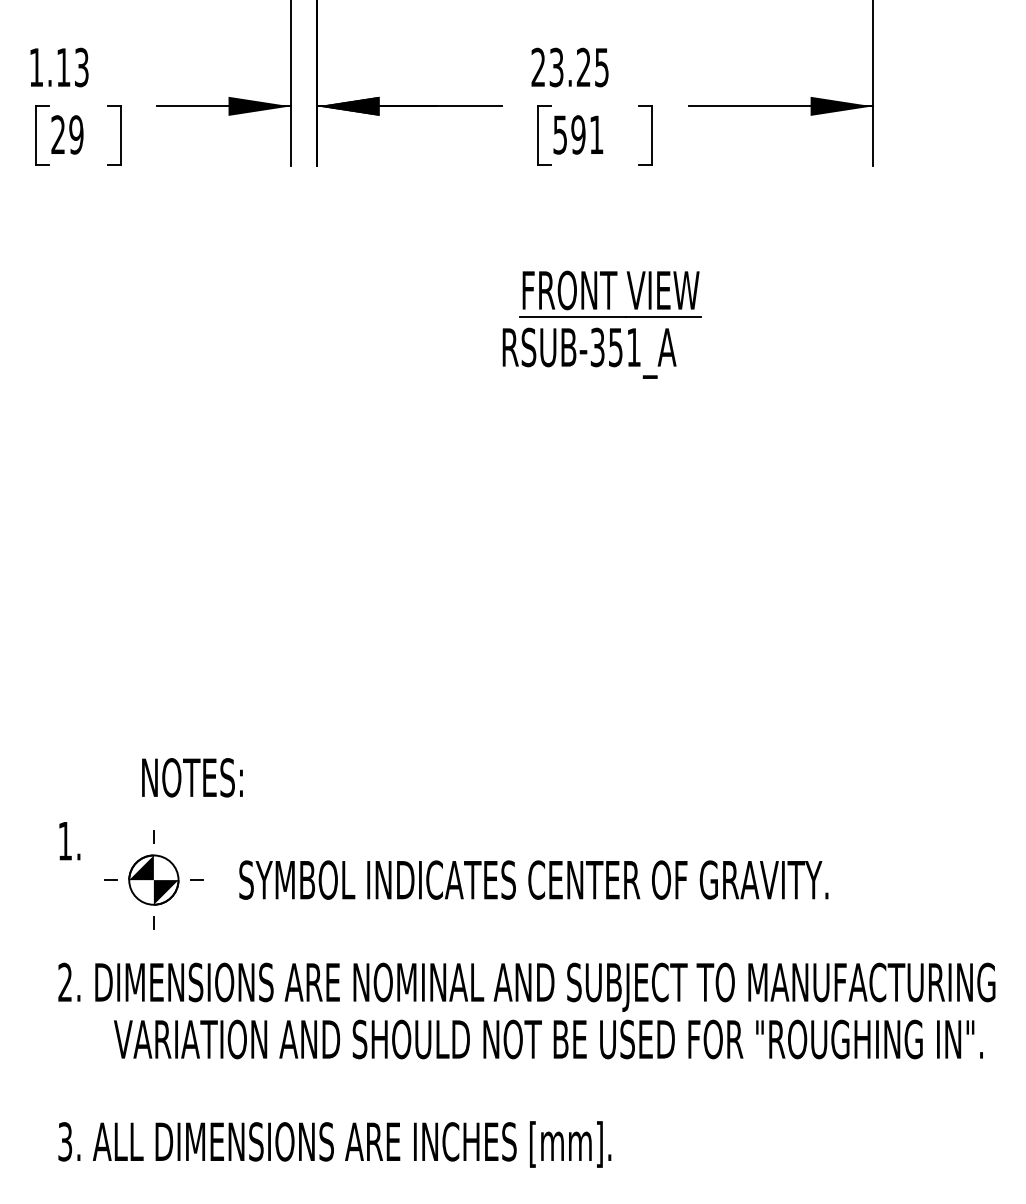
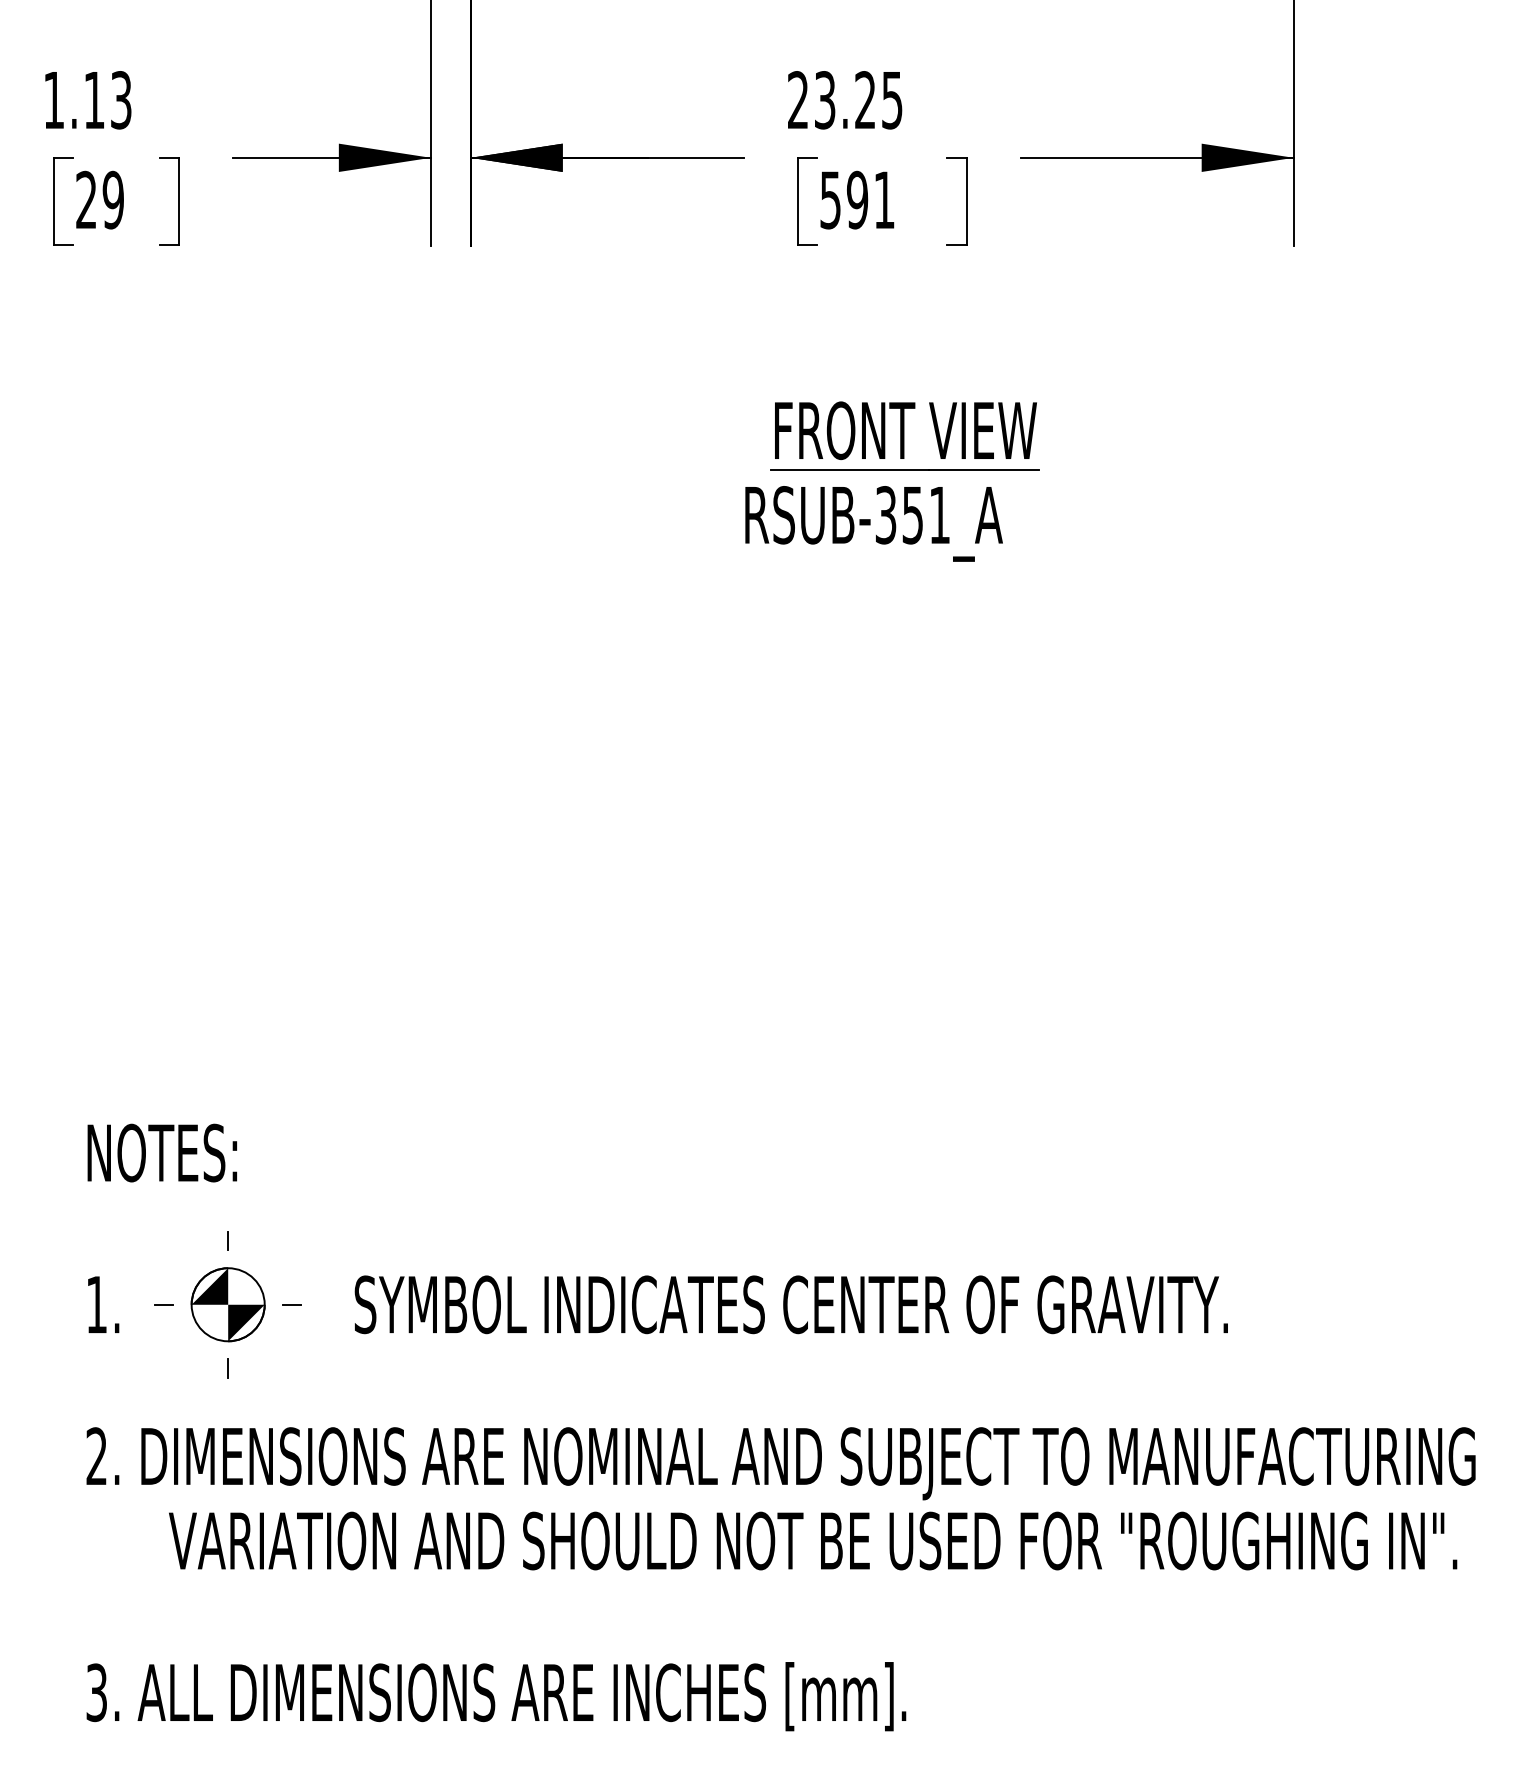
text: (192, 777) -> (162, 1152), moved
text: (69, 841) -> (103, 1305), moved

